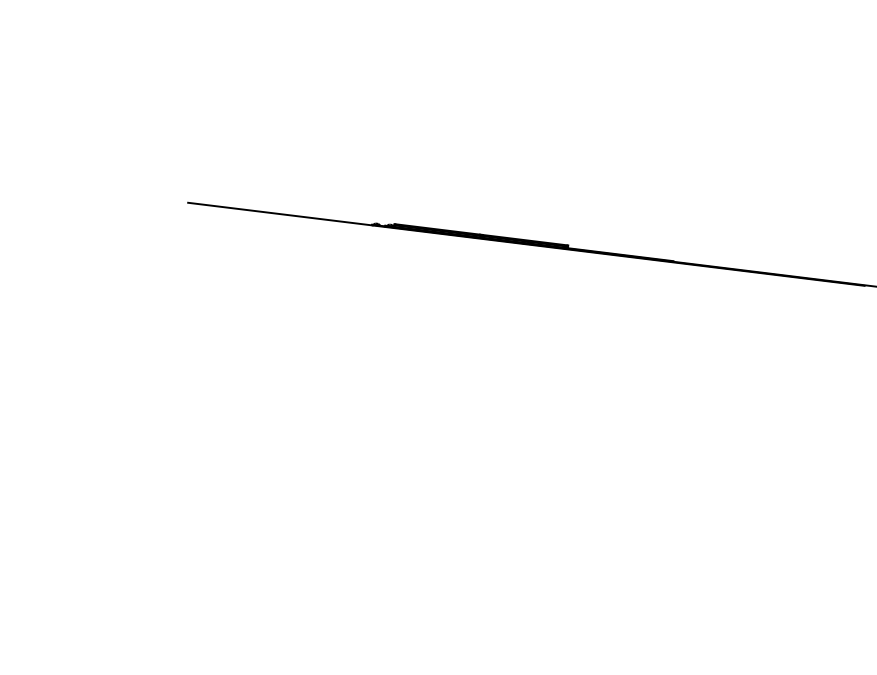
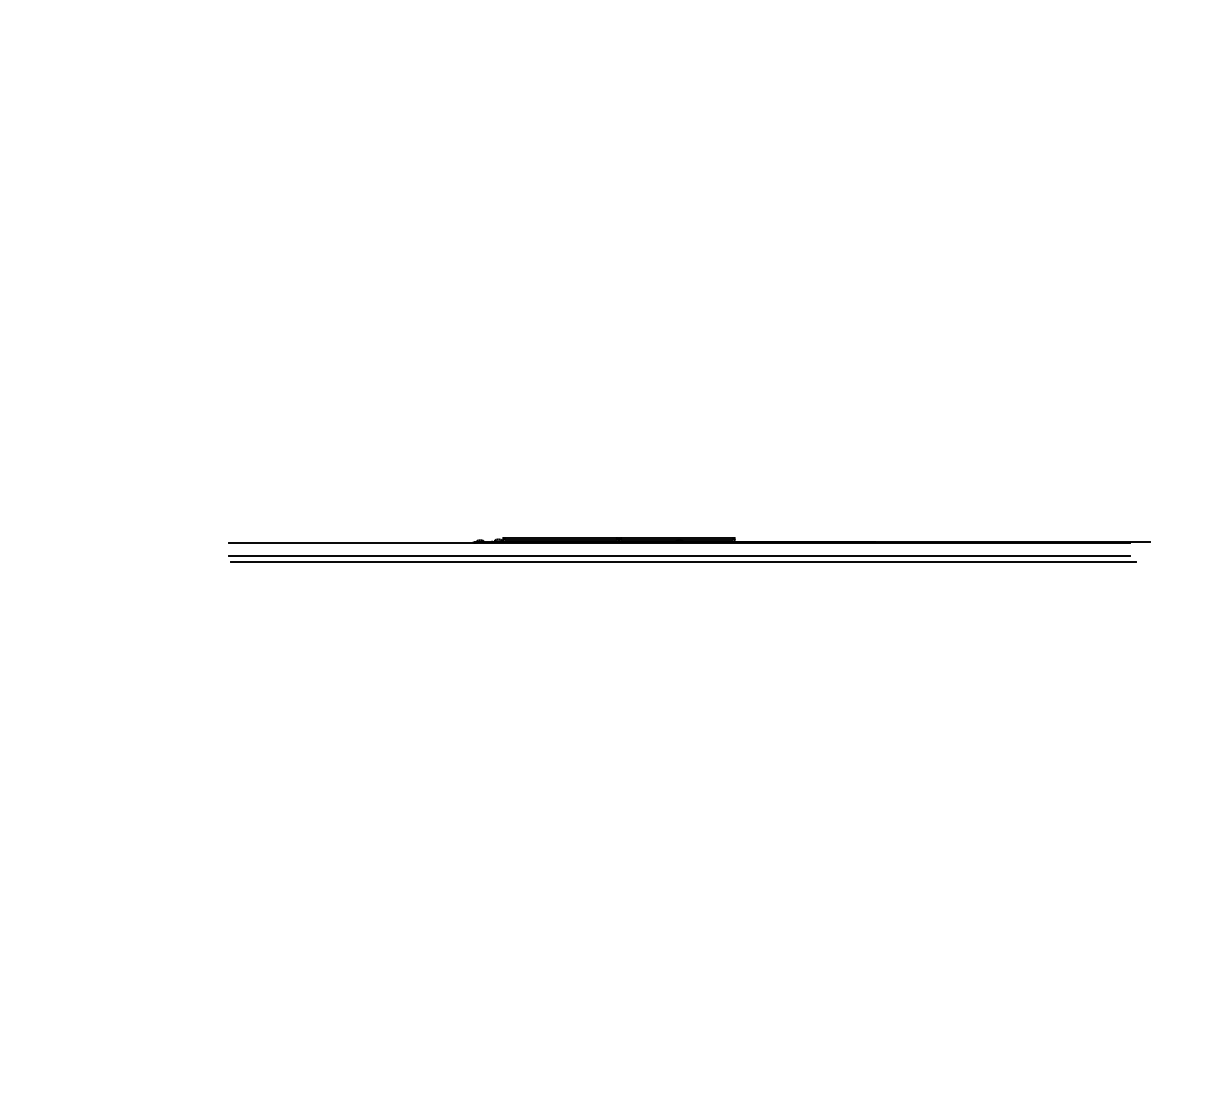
line: (525, 253) -> (679, 555), added
line: (527, 258) -> (683, 561), added

